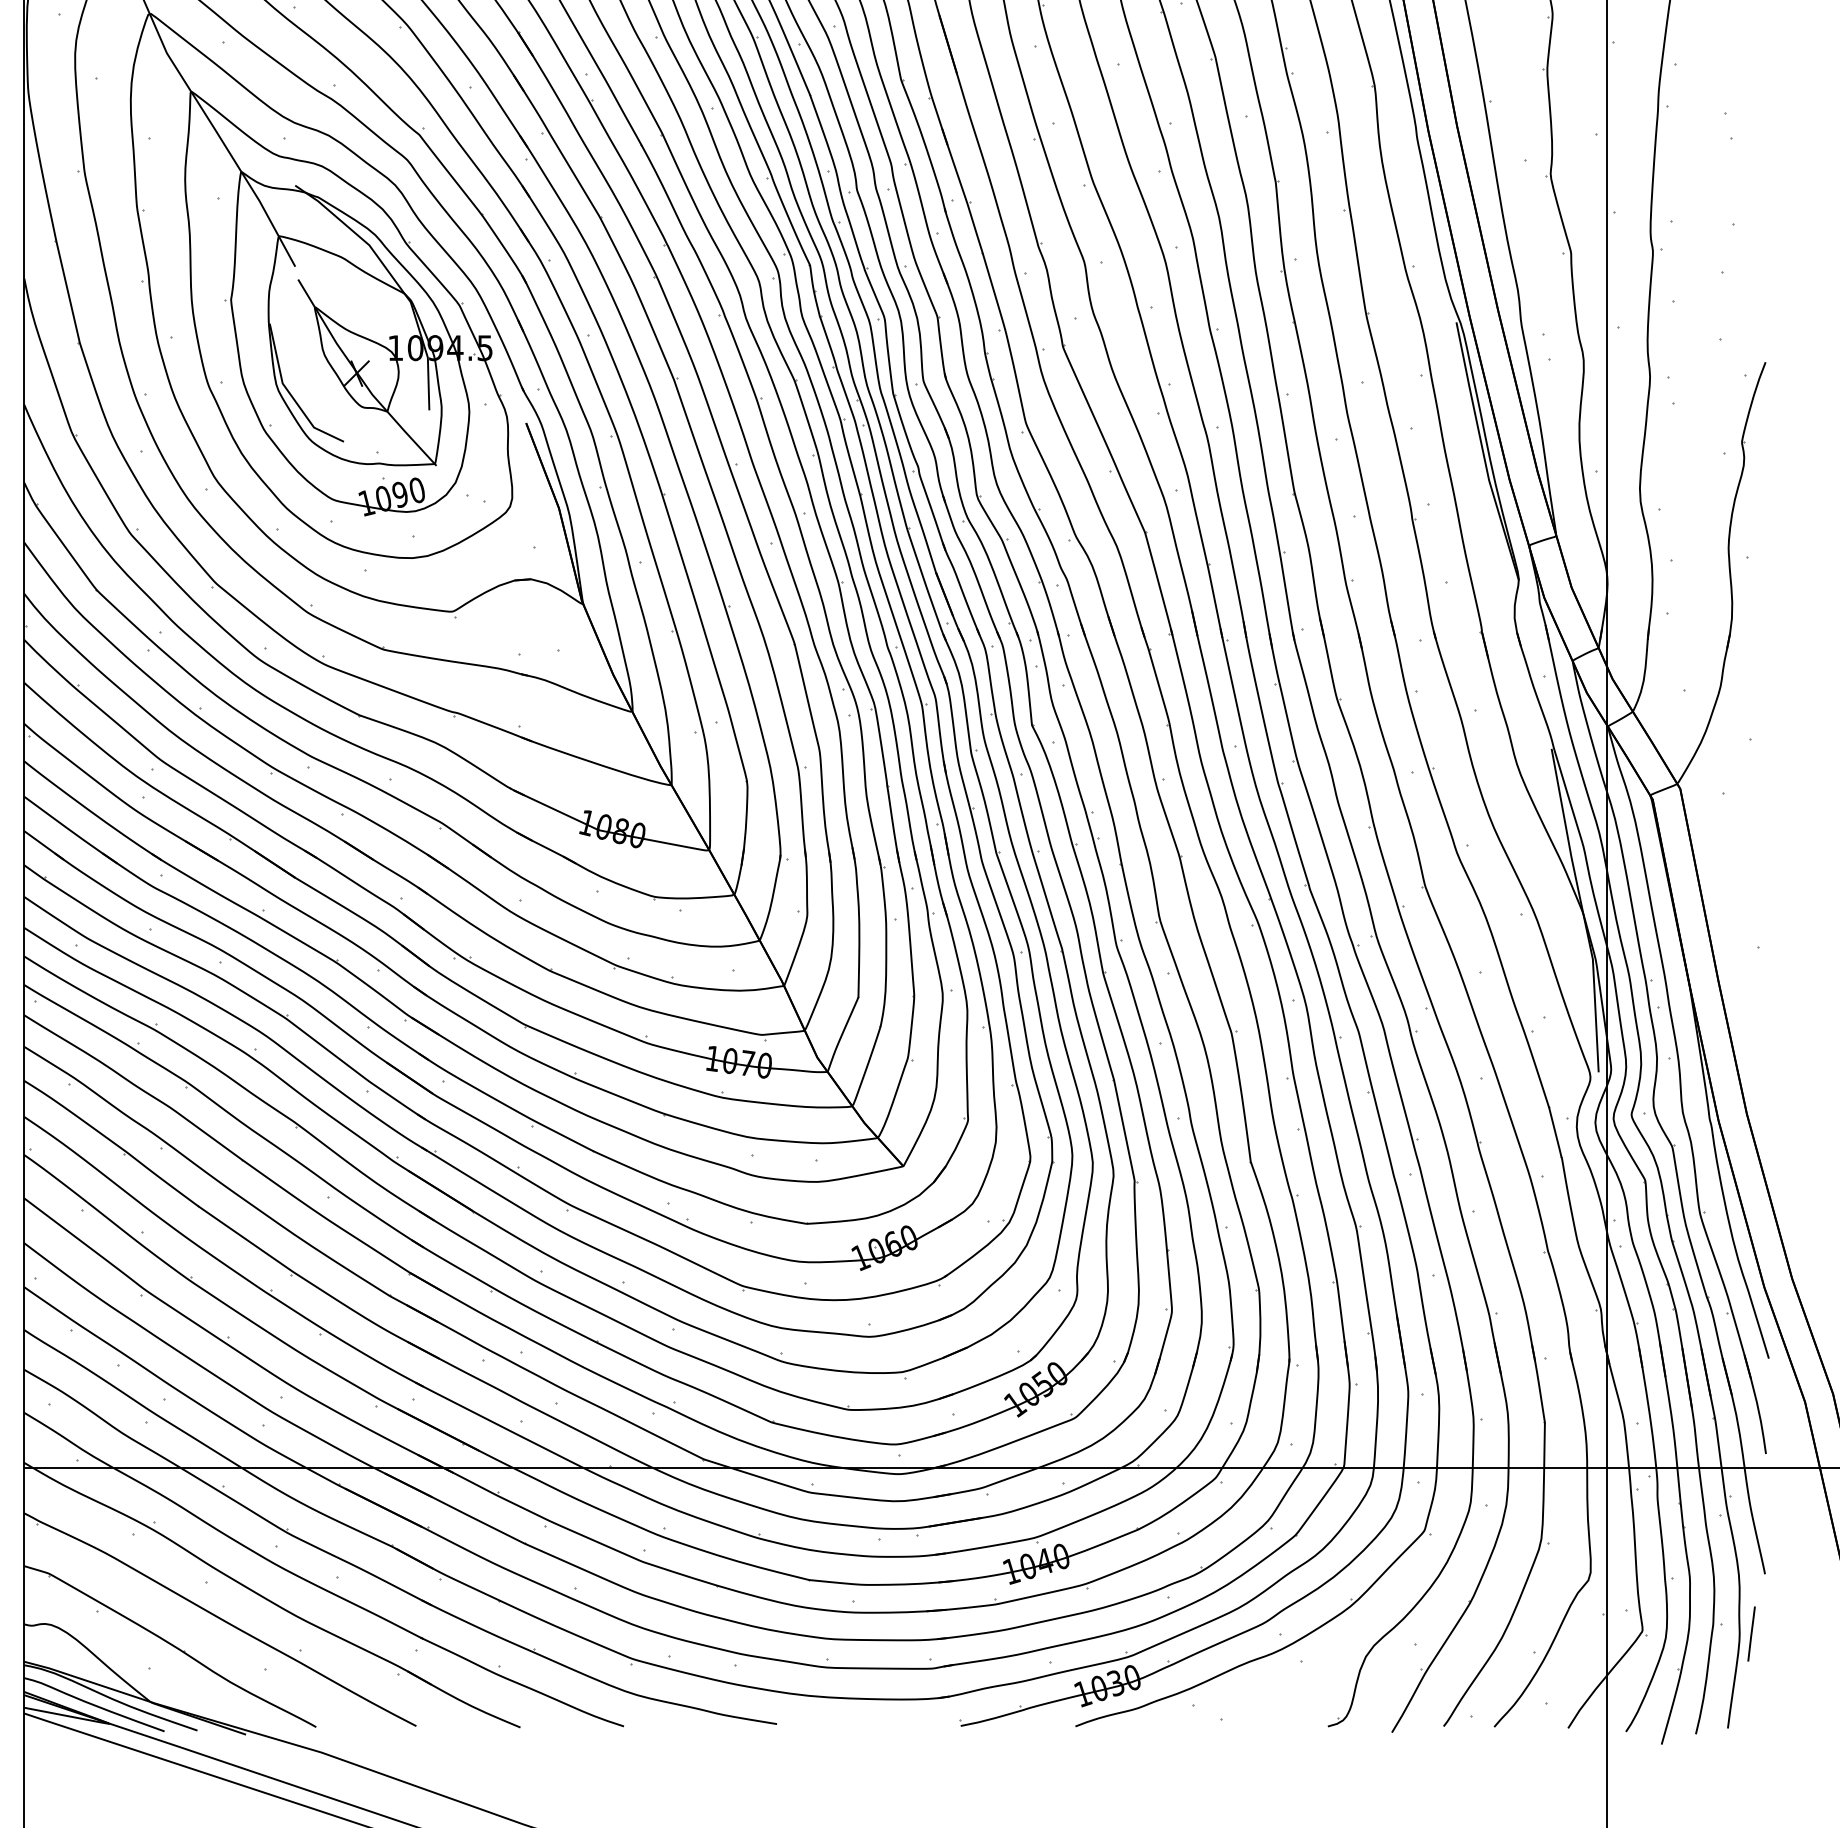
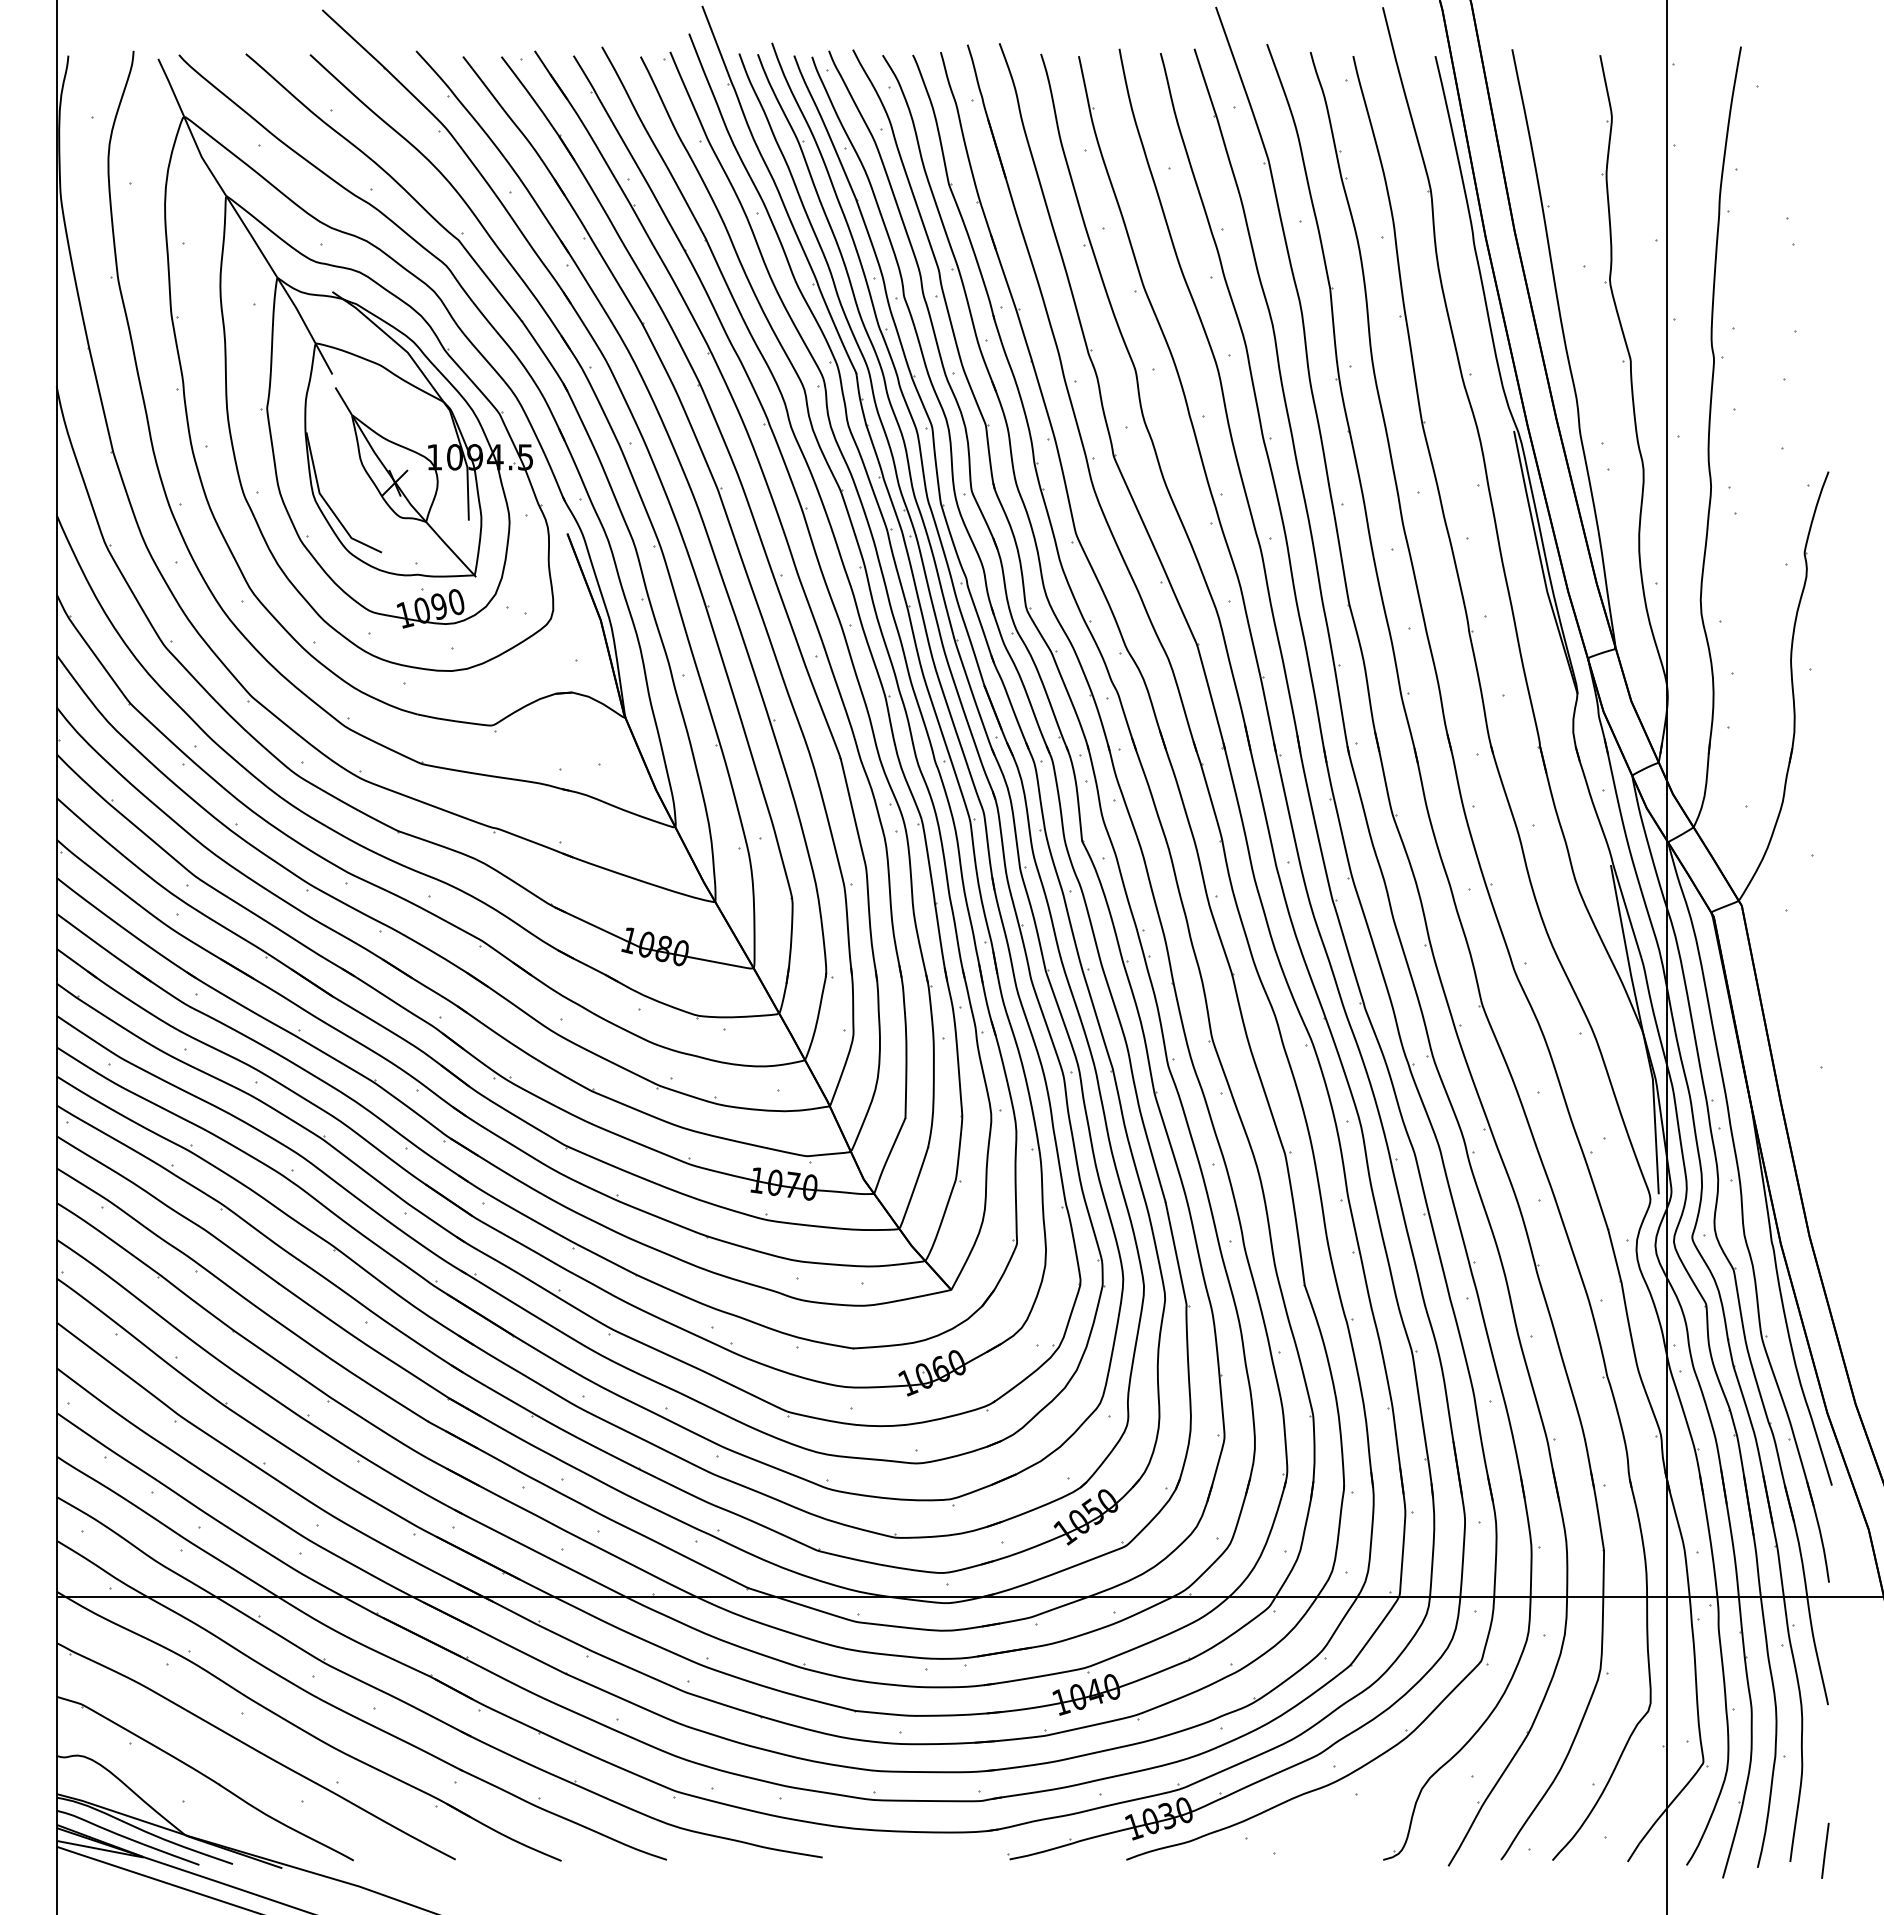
line: (1751, 1633) -> (1825, 1850), moved

